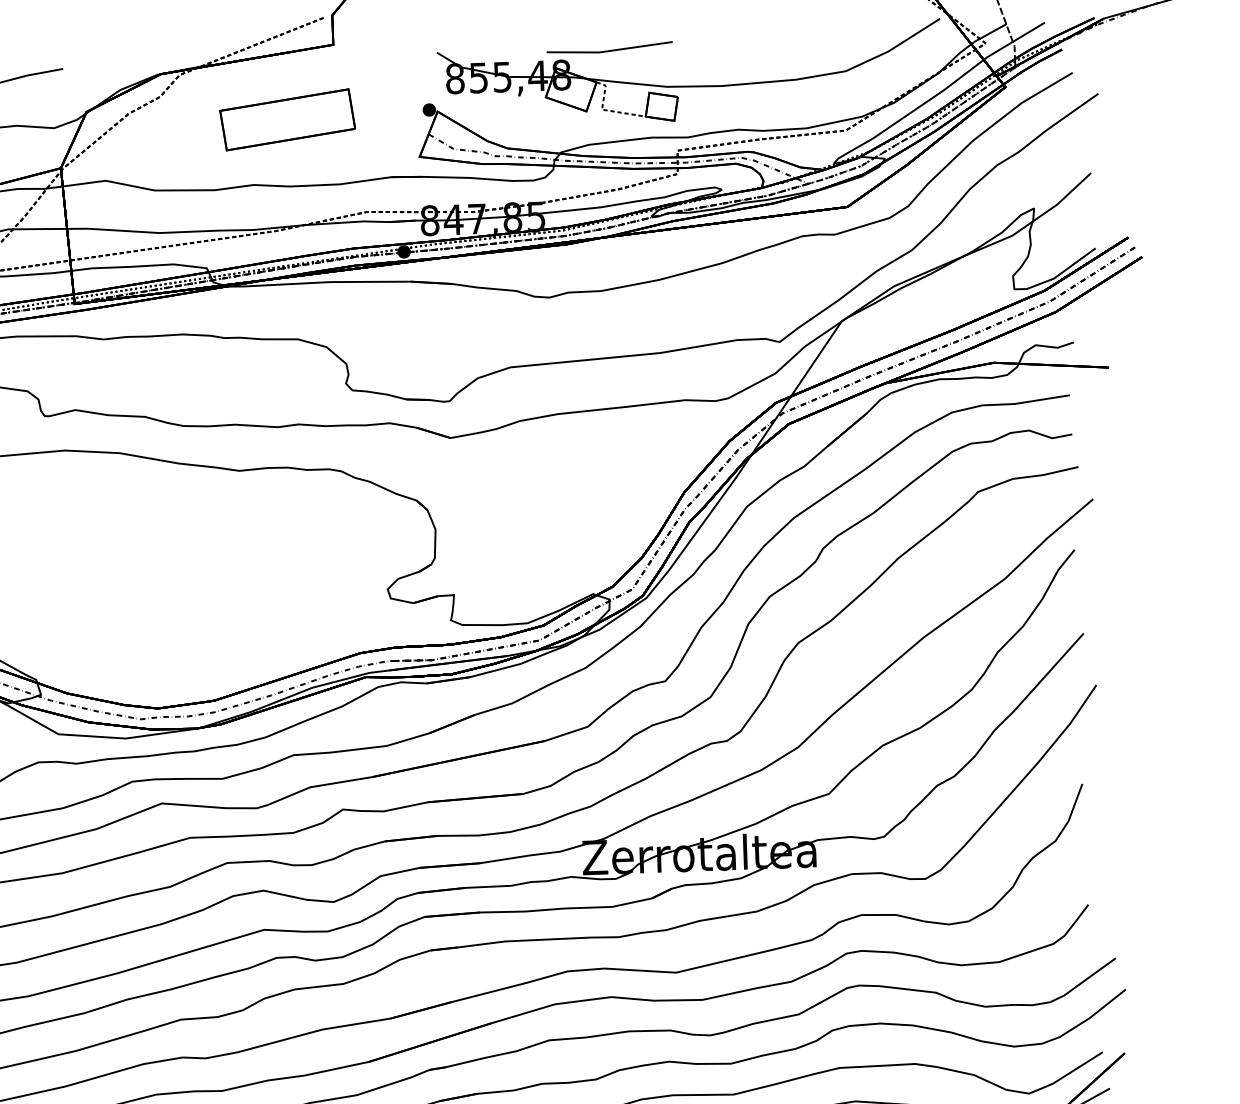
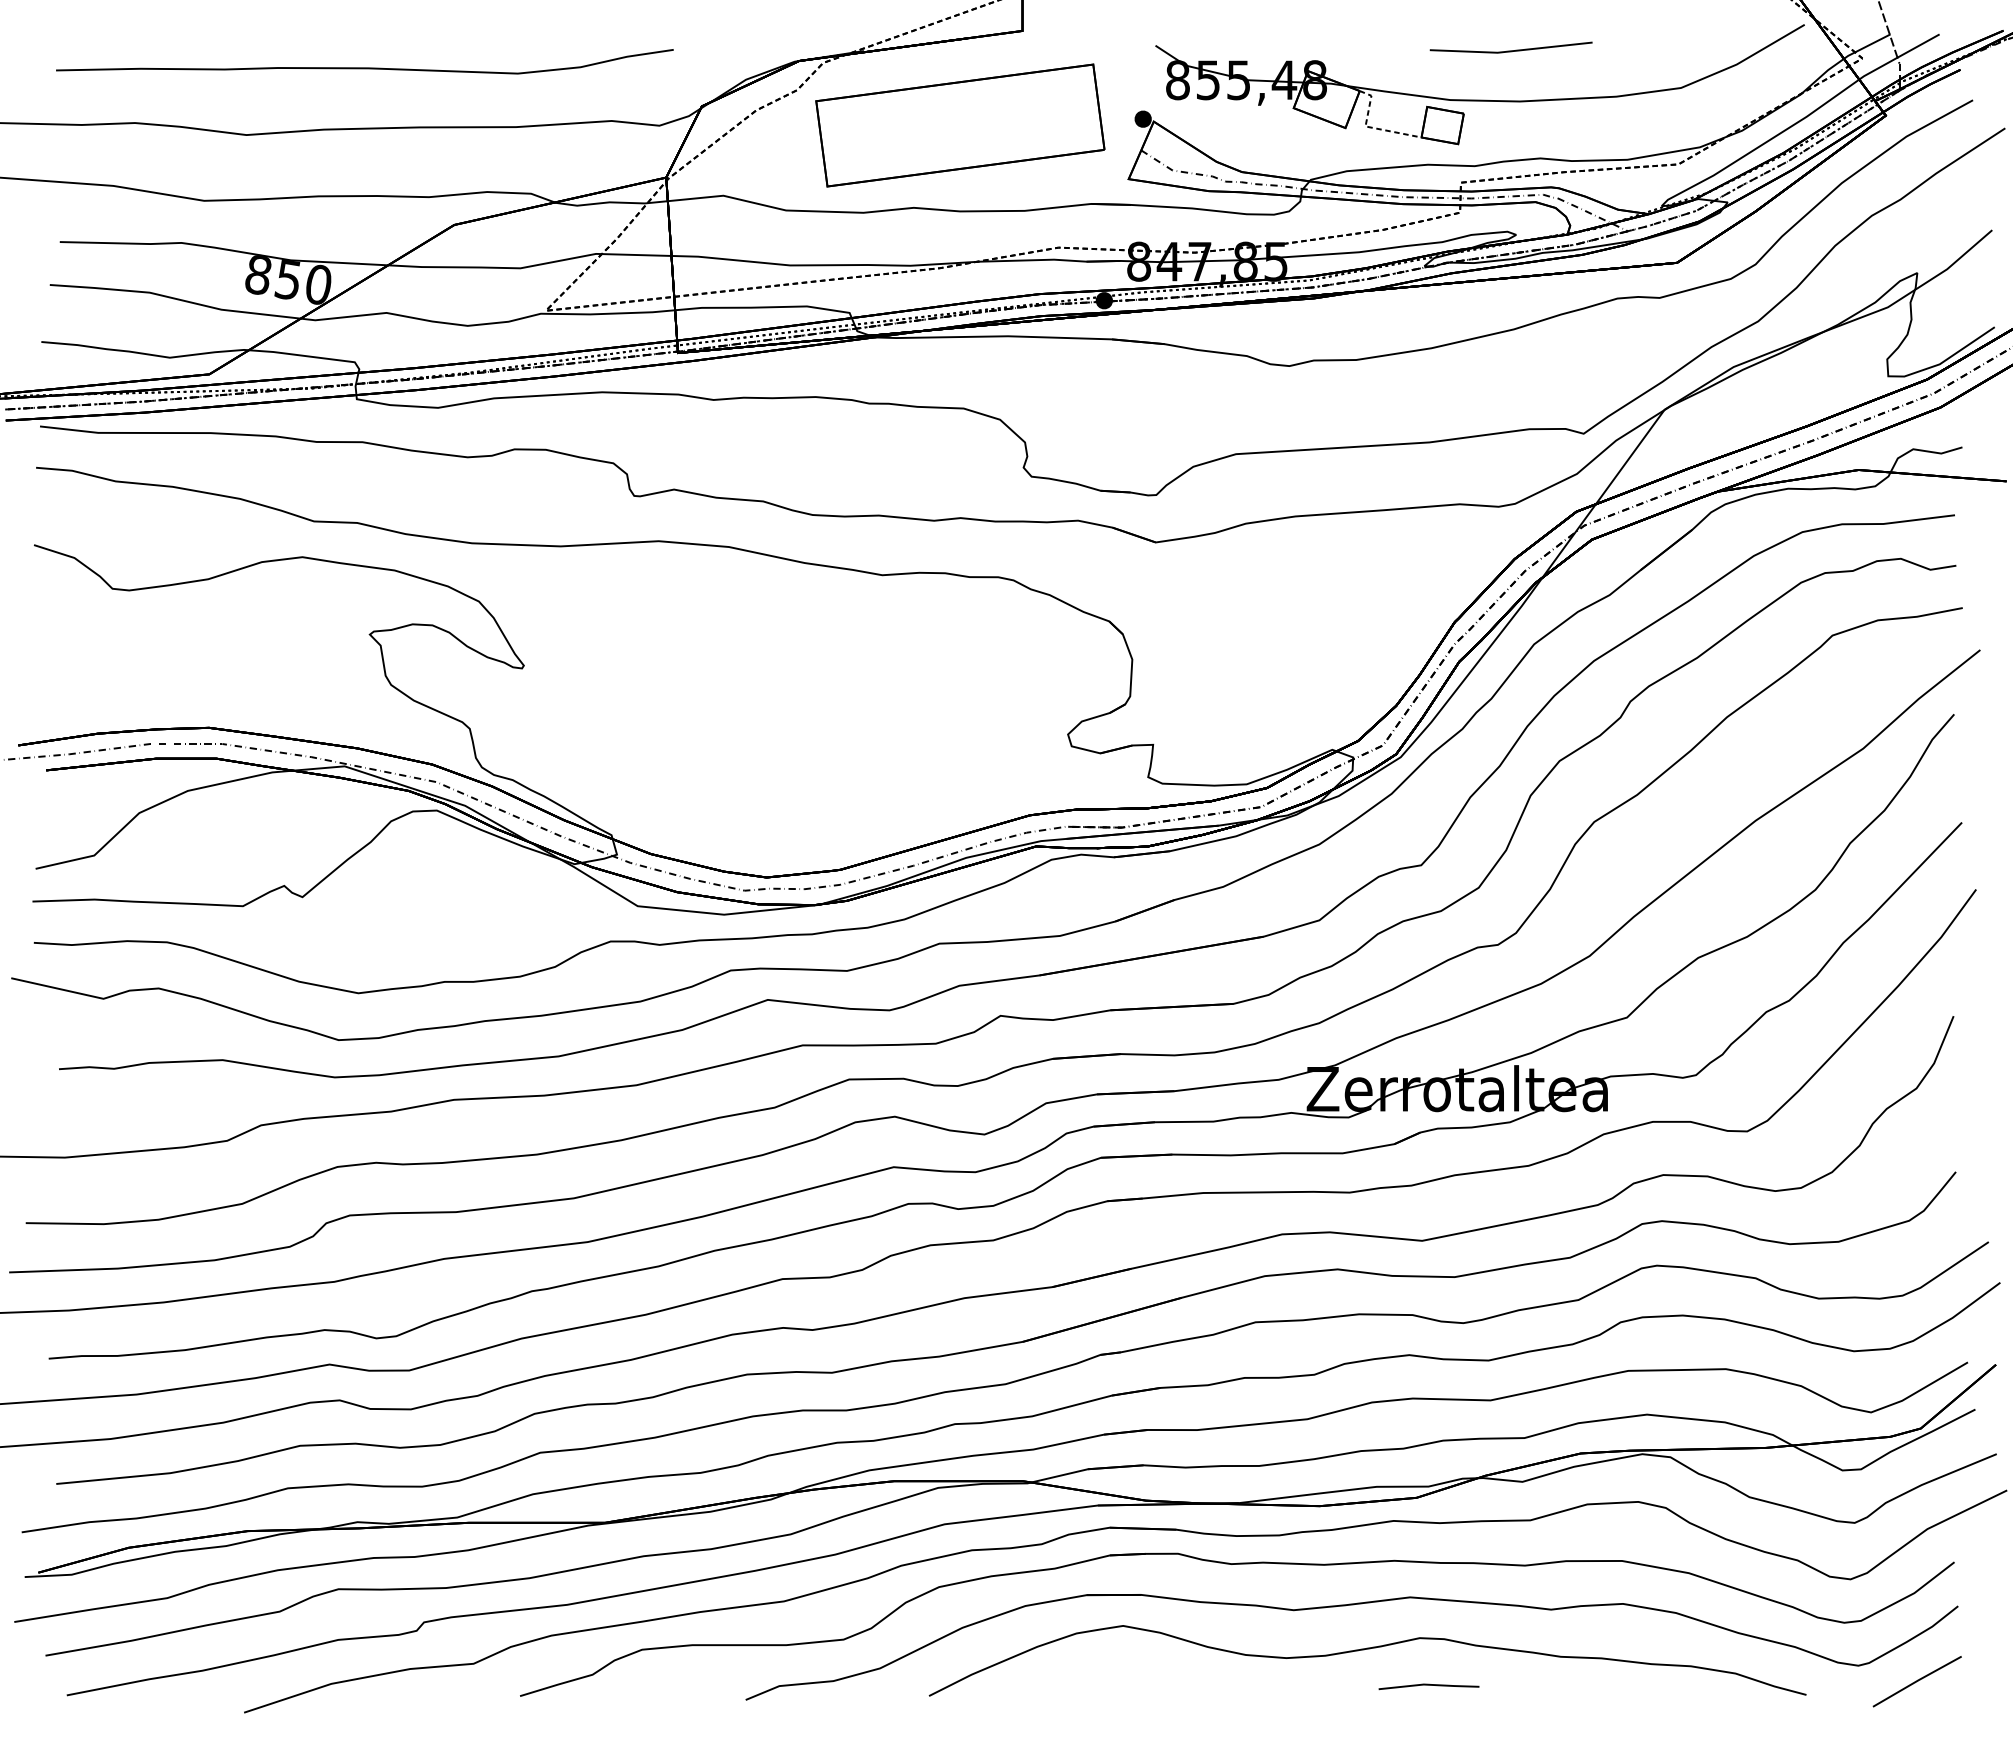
line: (609, 50) -> (1510, 50), moved
part: (287, 119) -> (960, 125), size x1.67

